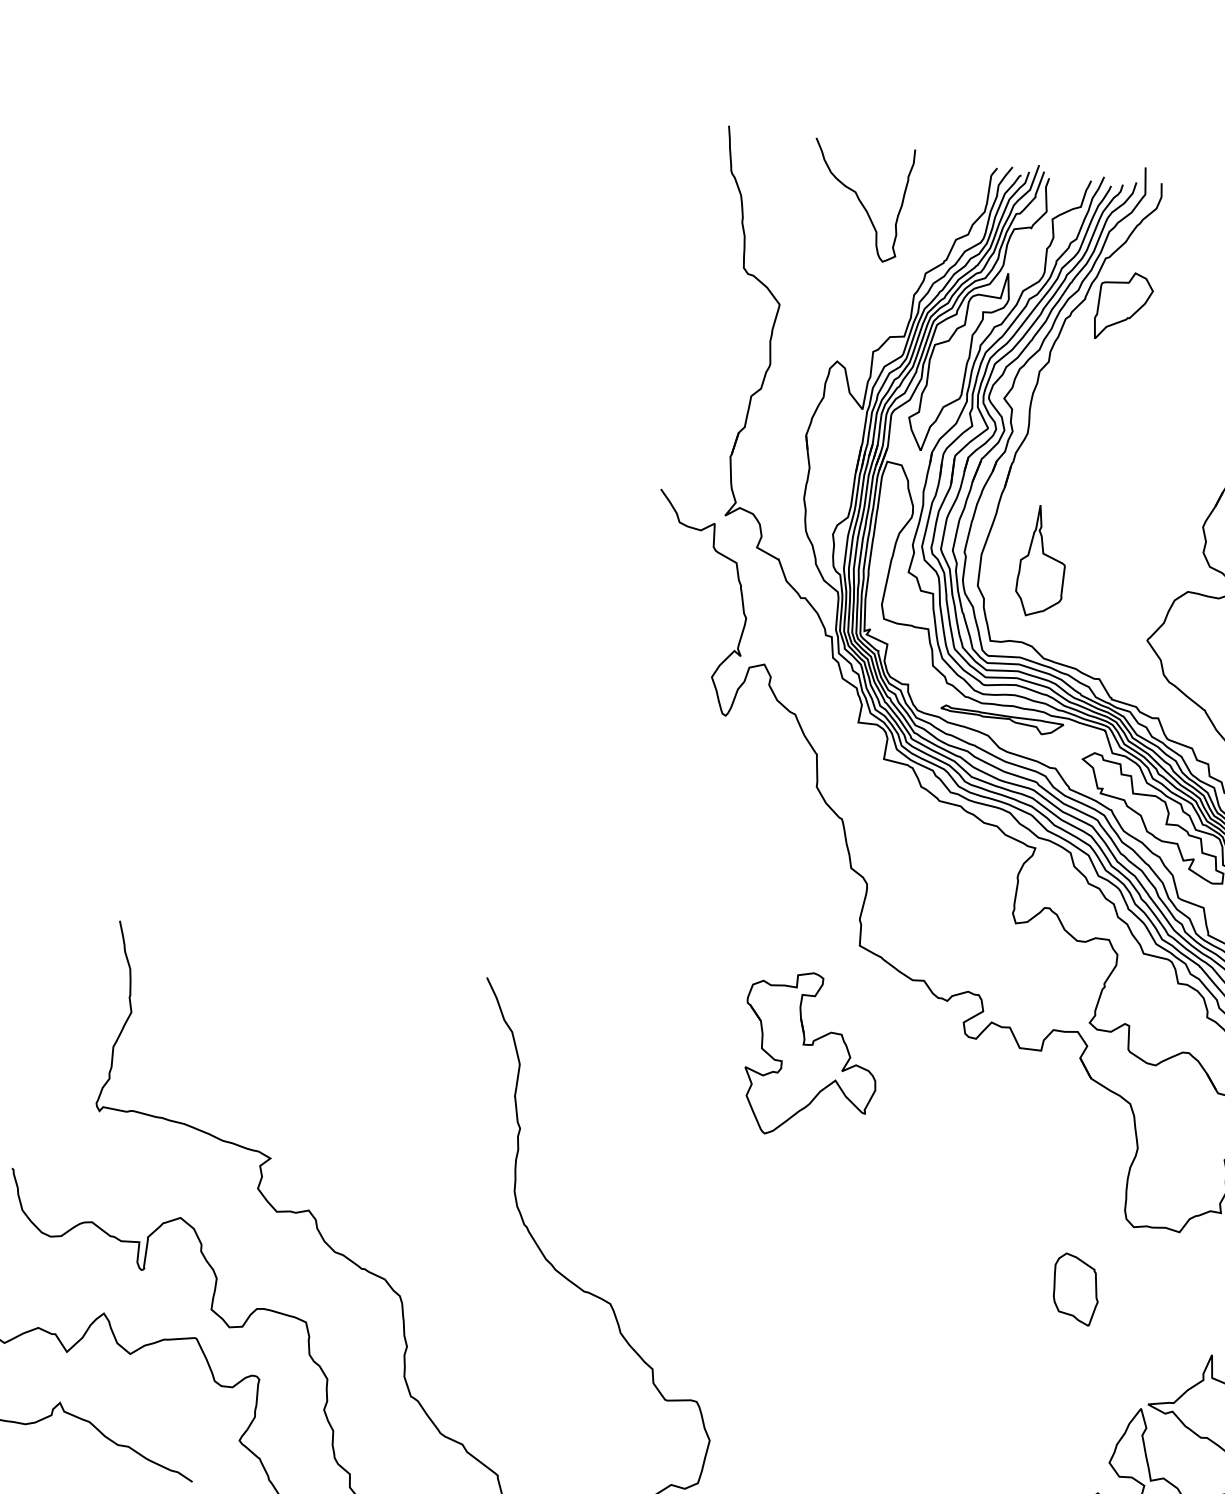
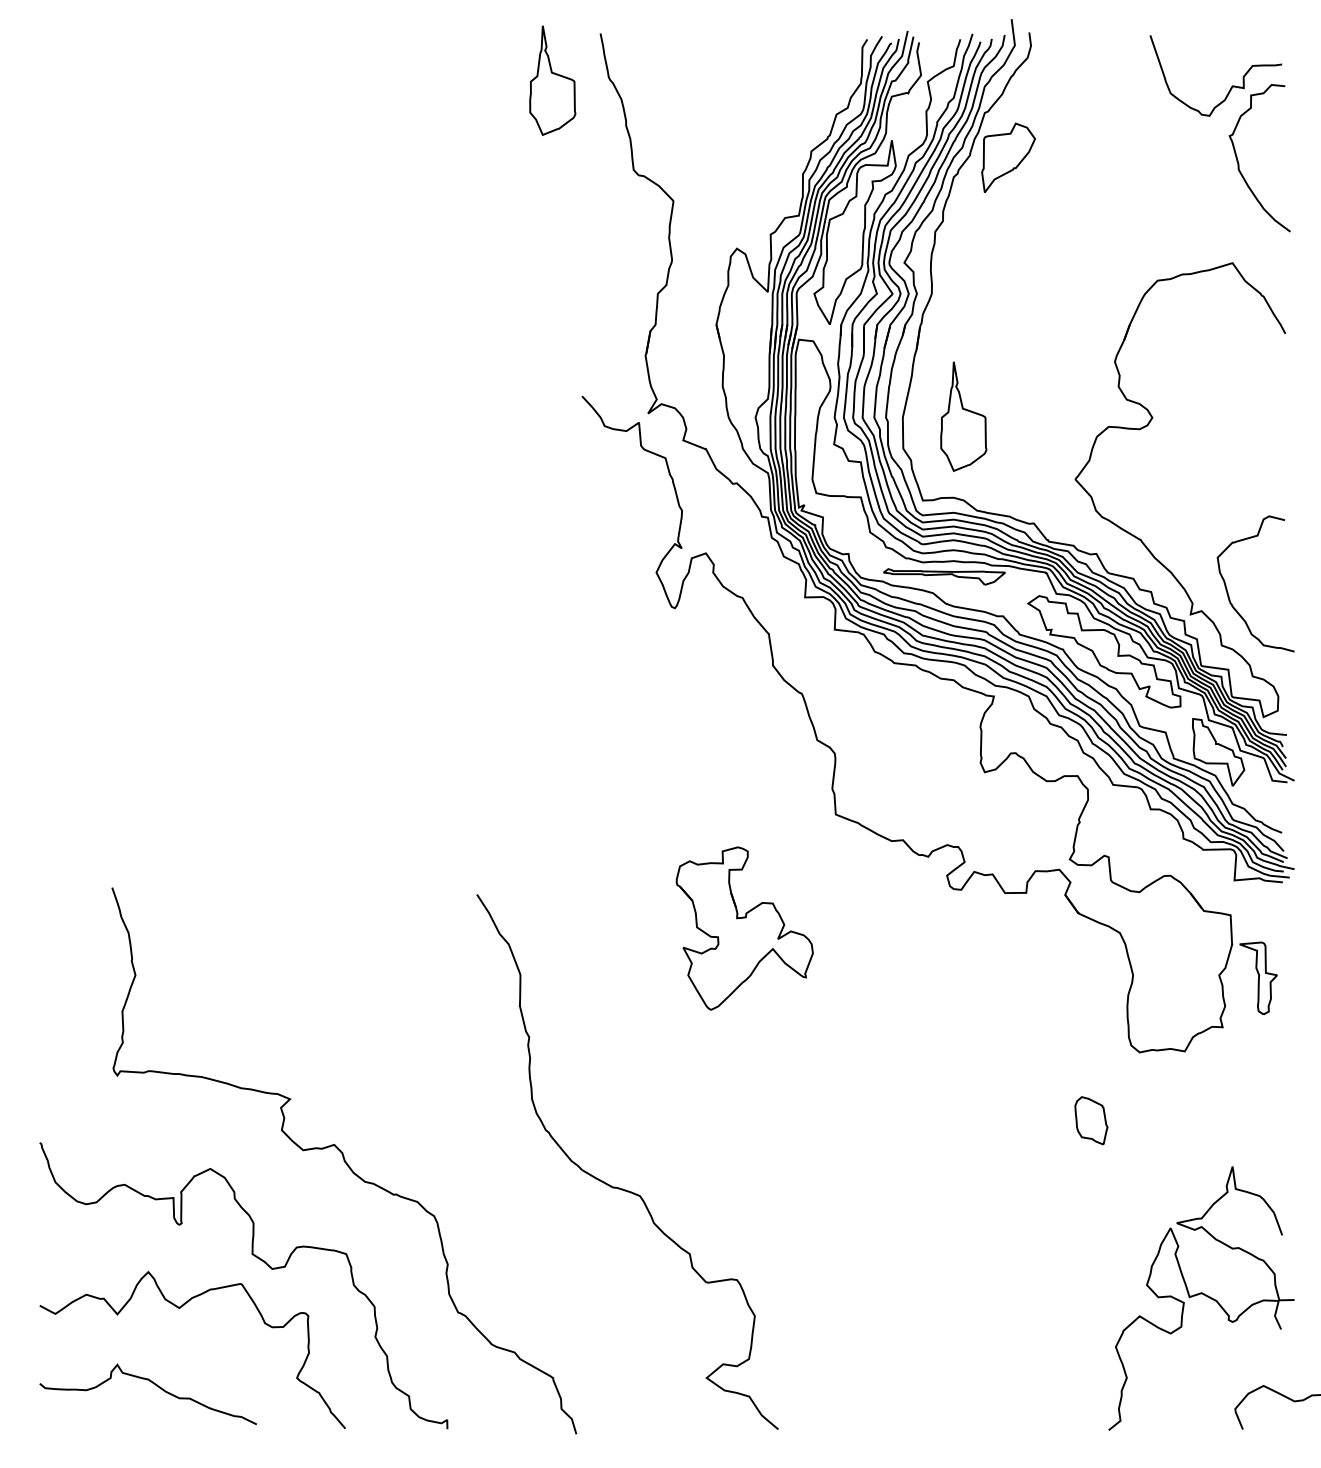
part: (674, 166) -> (552, 80), added
curve: (858, 200) -> (736, 89), removed
part: (809, 1056) -> (744, 928), moved
part: (1075, 1289) -> (1091, 1120), size x0.7

